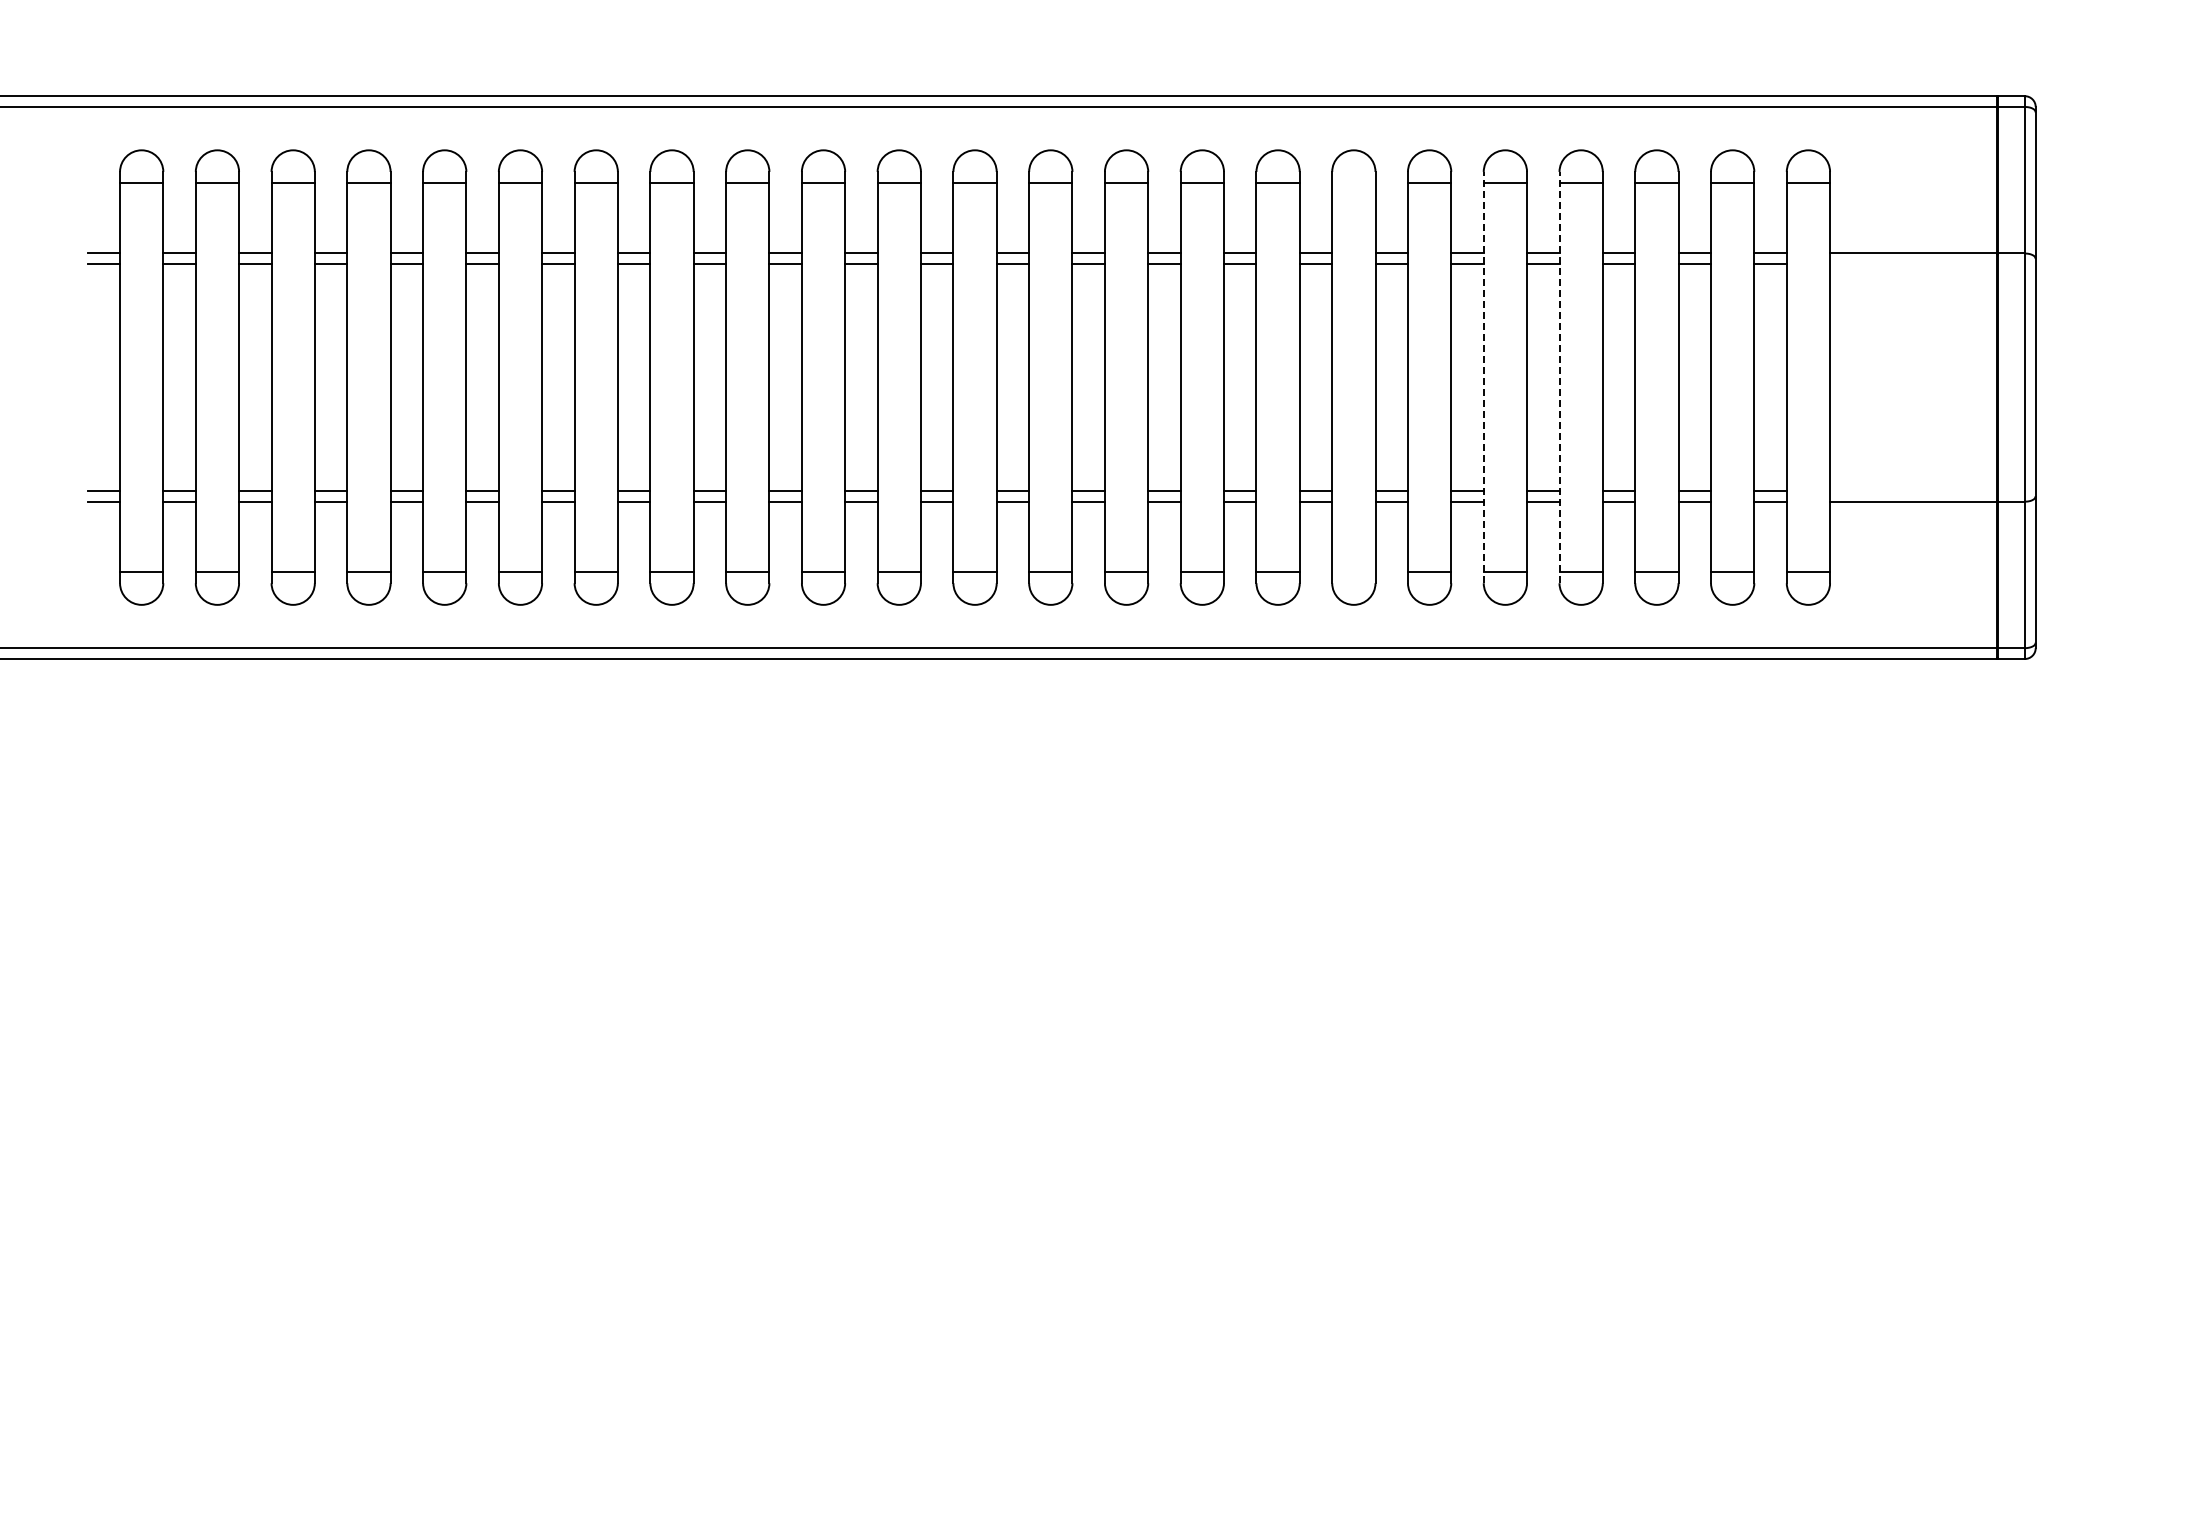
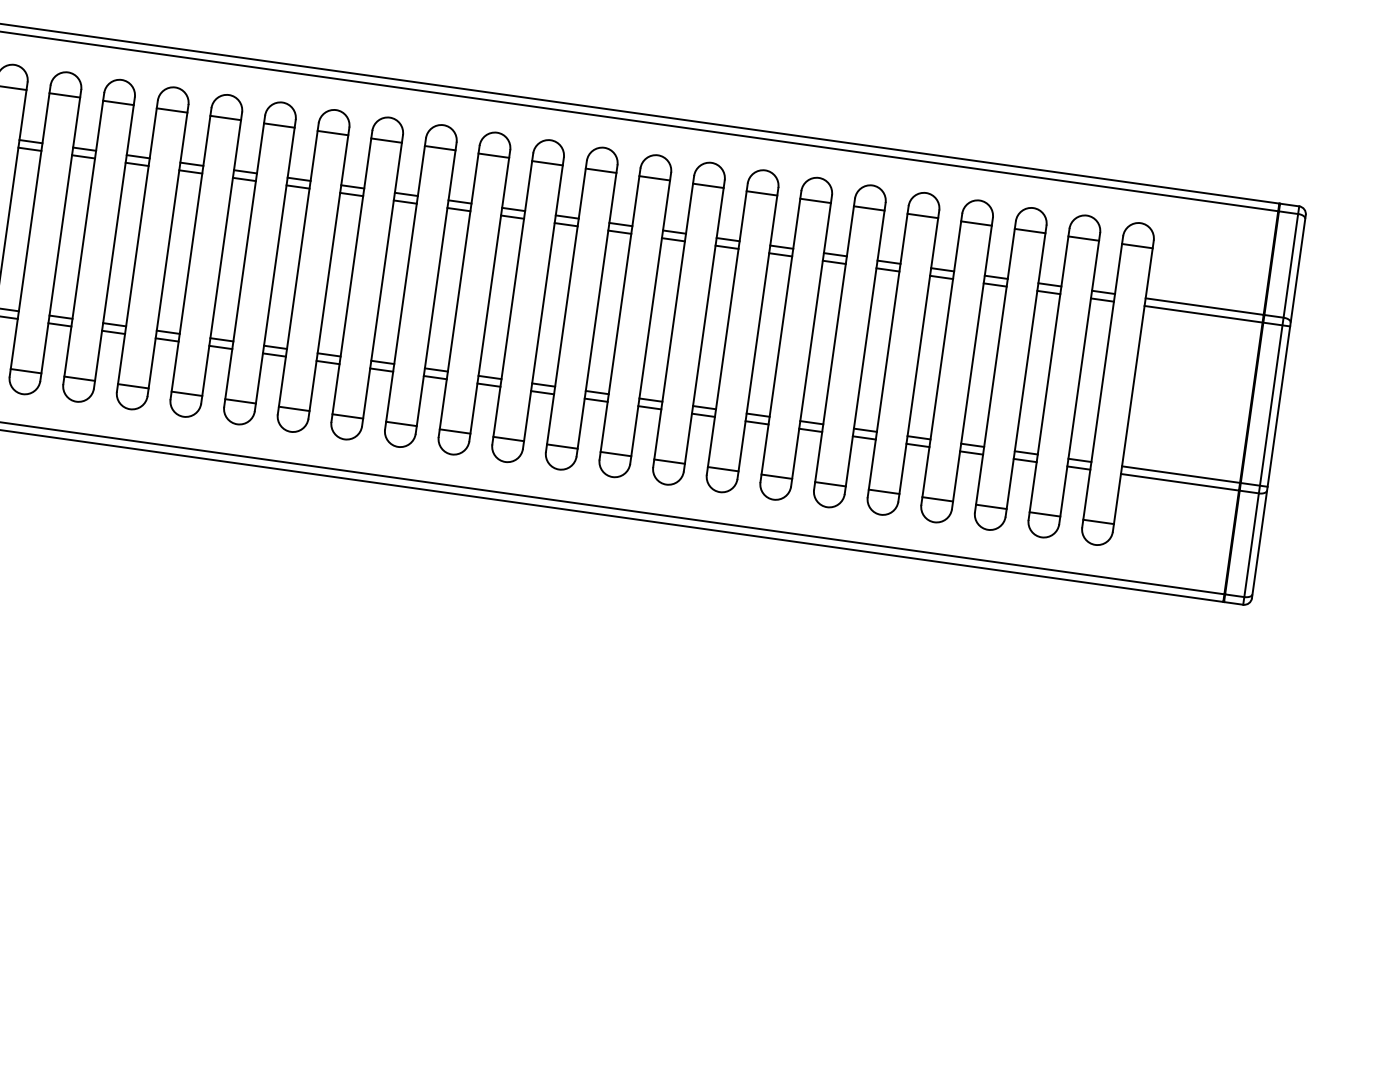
line: (1353, 182) -> (815, 200), added
line: (1932, 264) -> (1217, 316), added
line: (1483, 377) -> (888, 351), dashed -> solid
line: (1559, 377) -> (941, 359), dashed -> solid
line: (1932, 490) -> (1194, 476), added
line: (1353, 572) -> (776, 476), added

